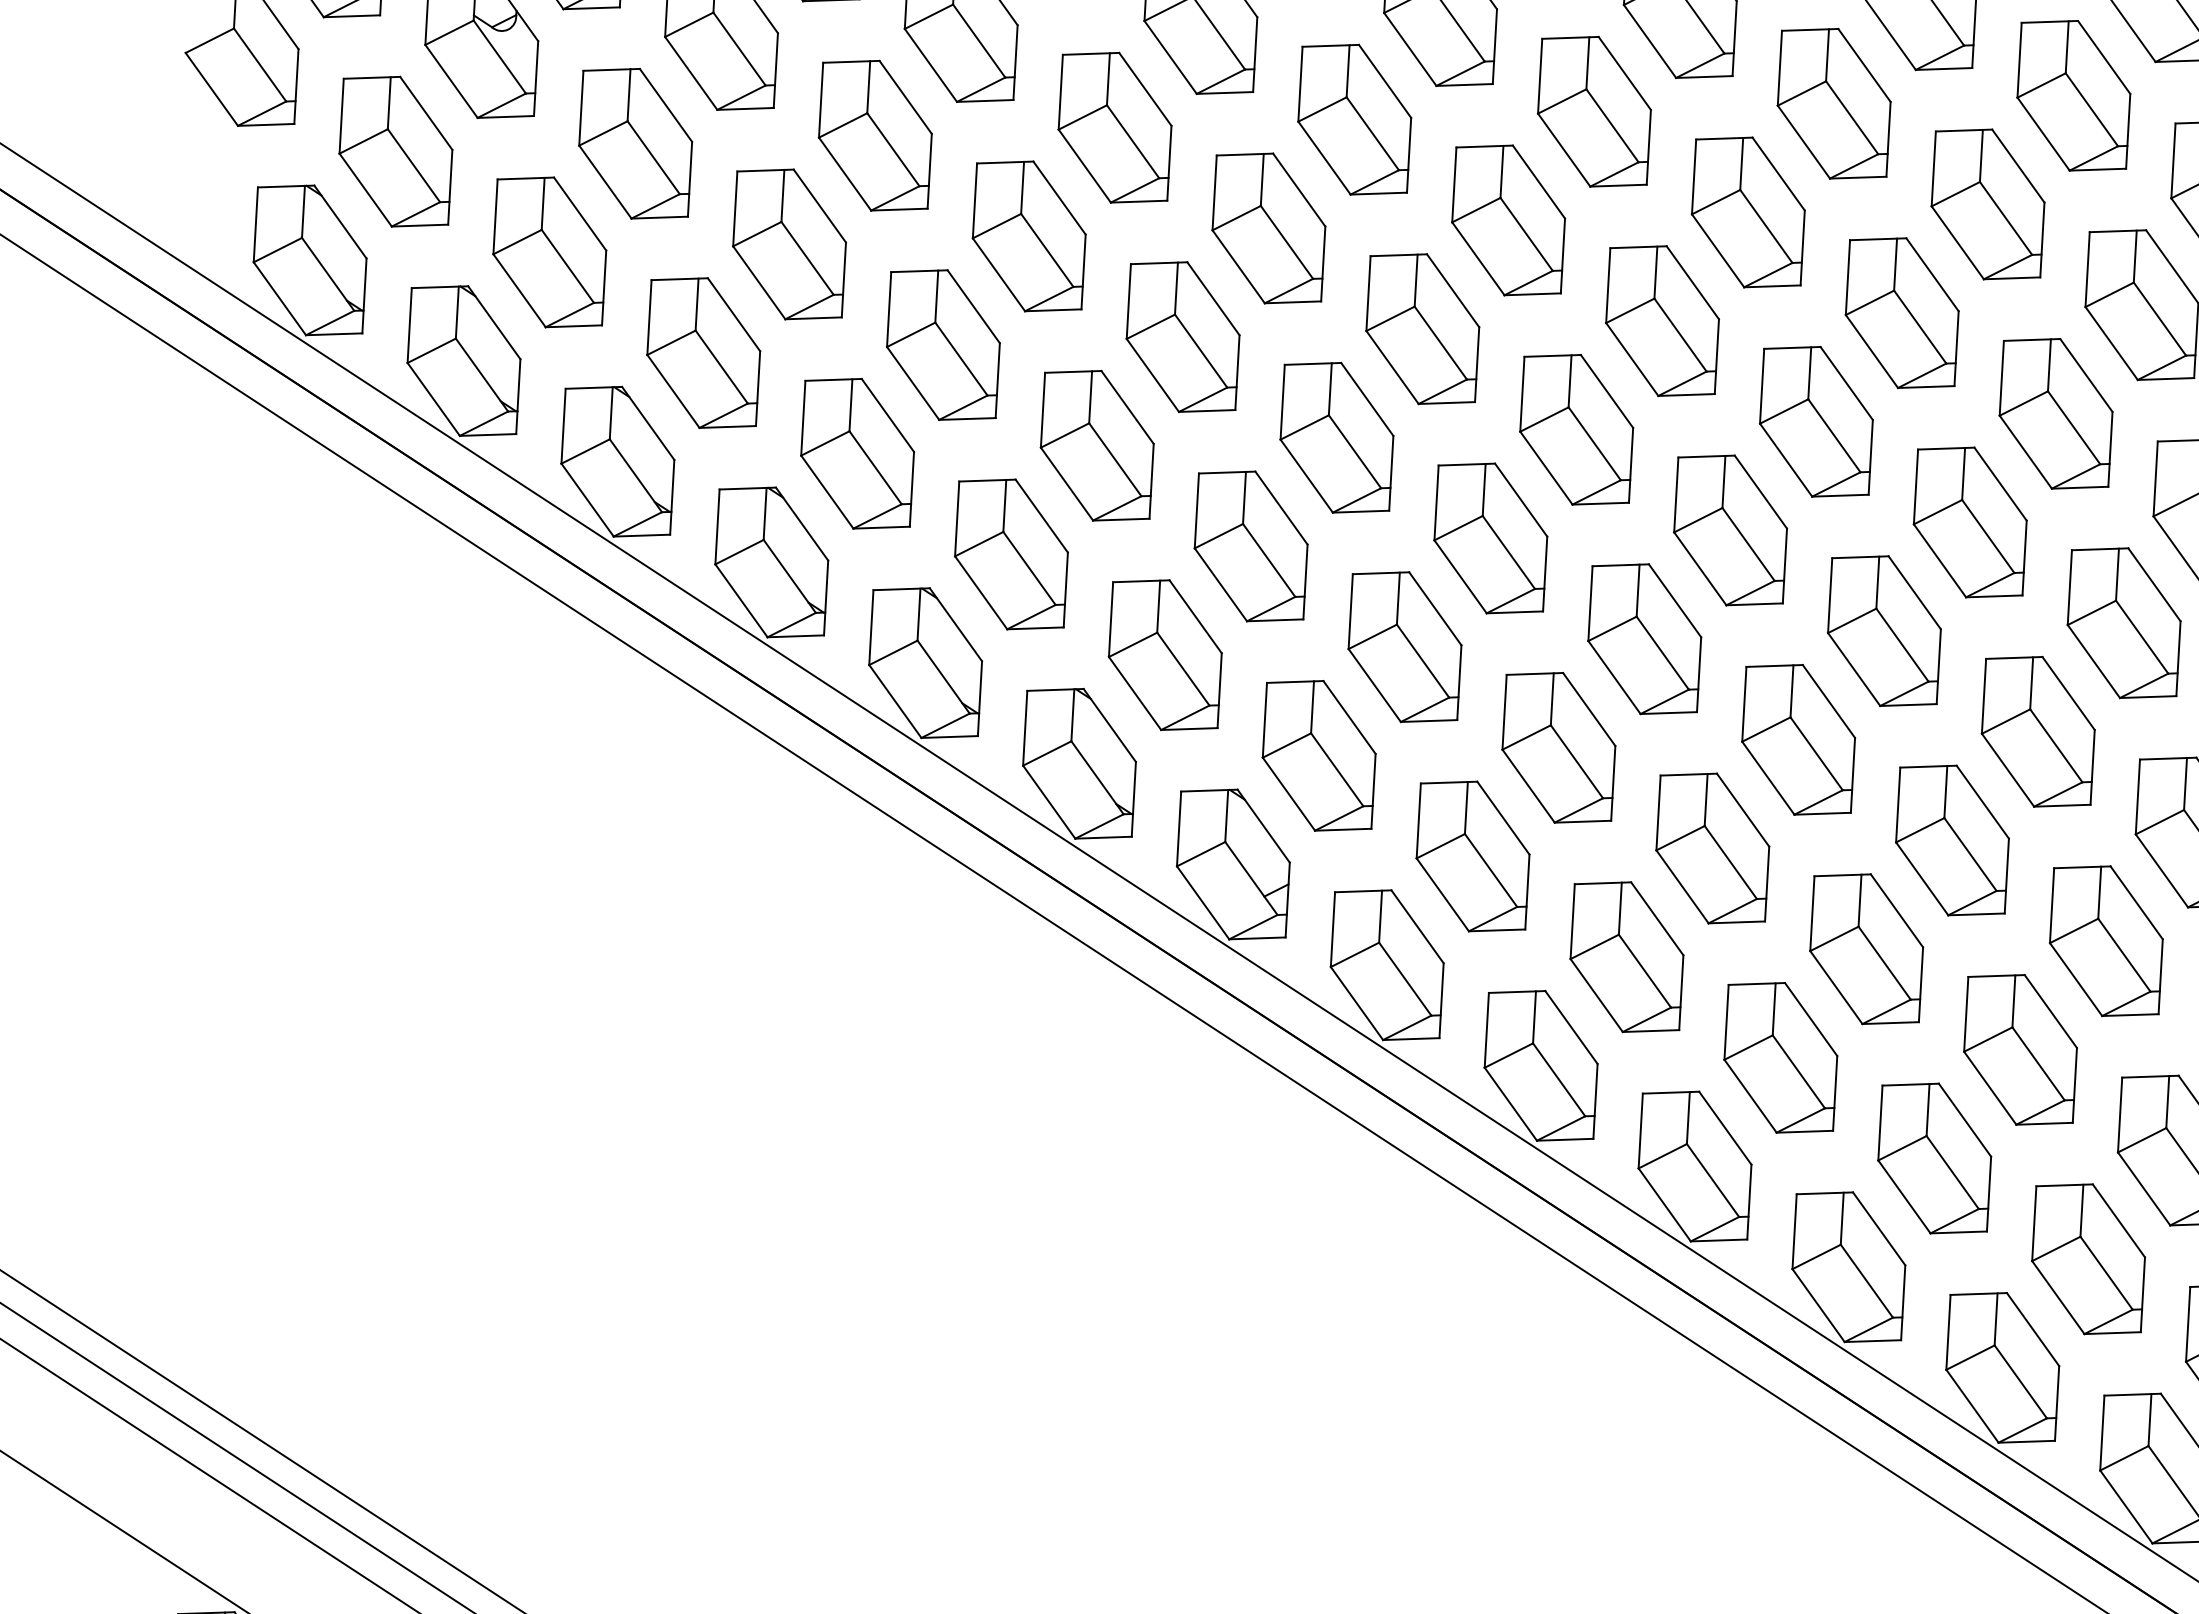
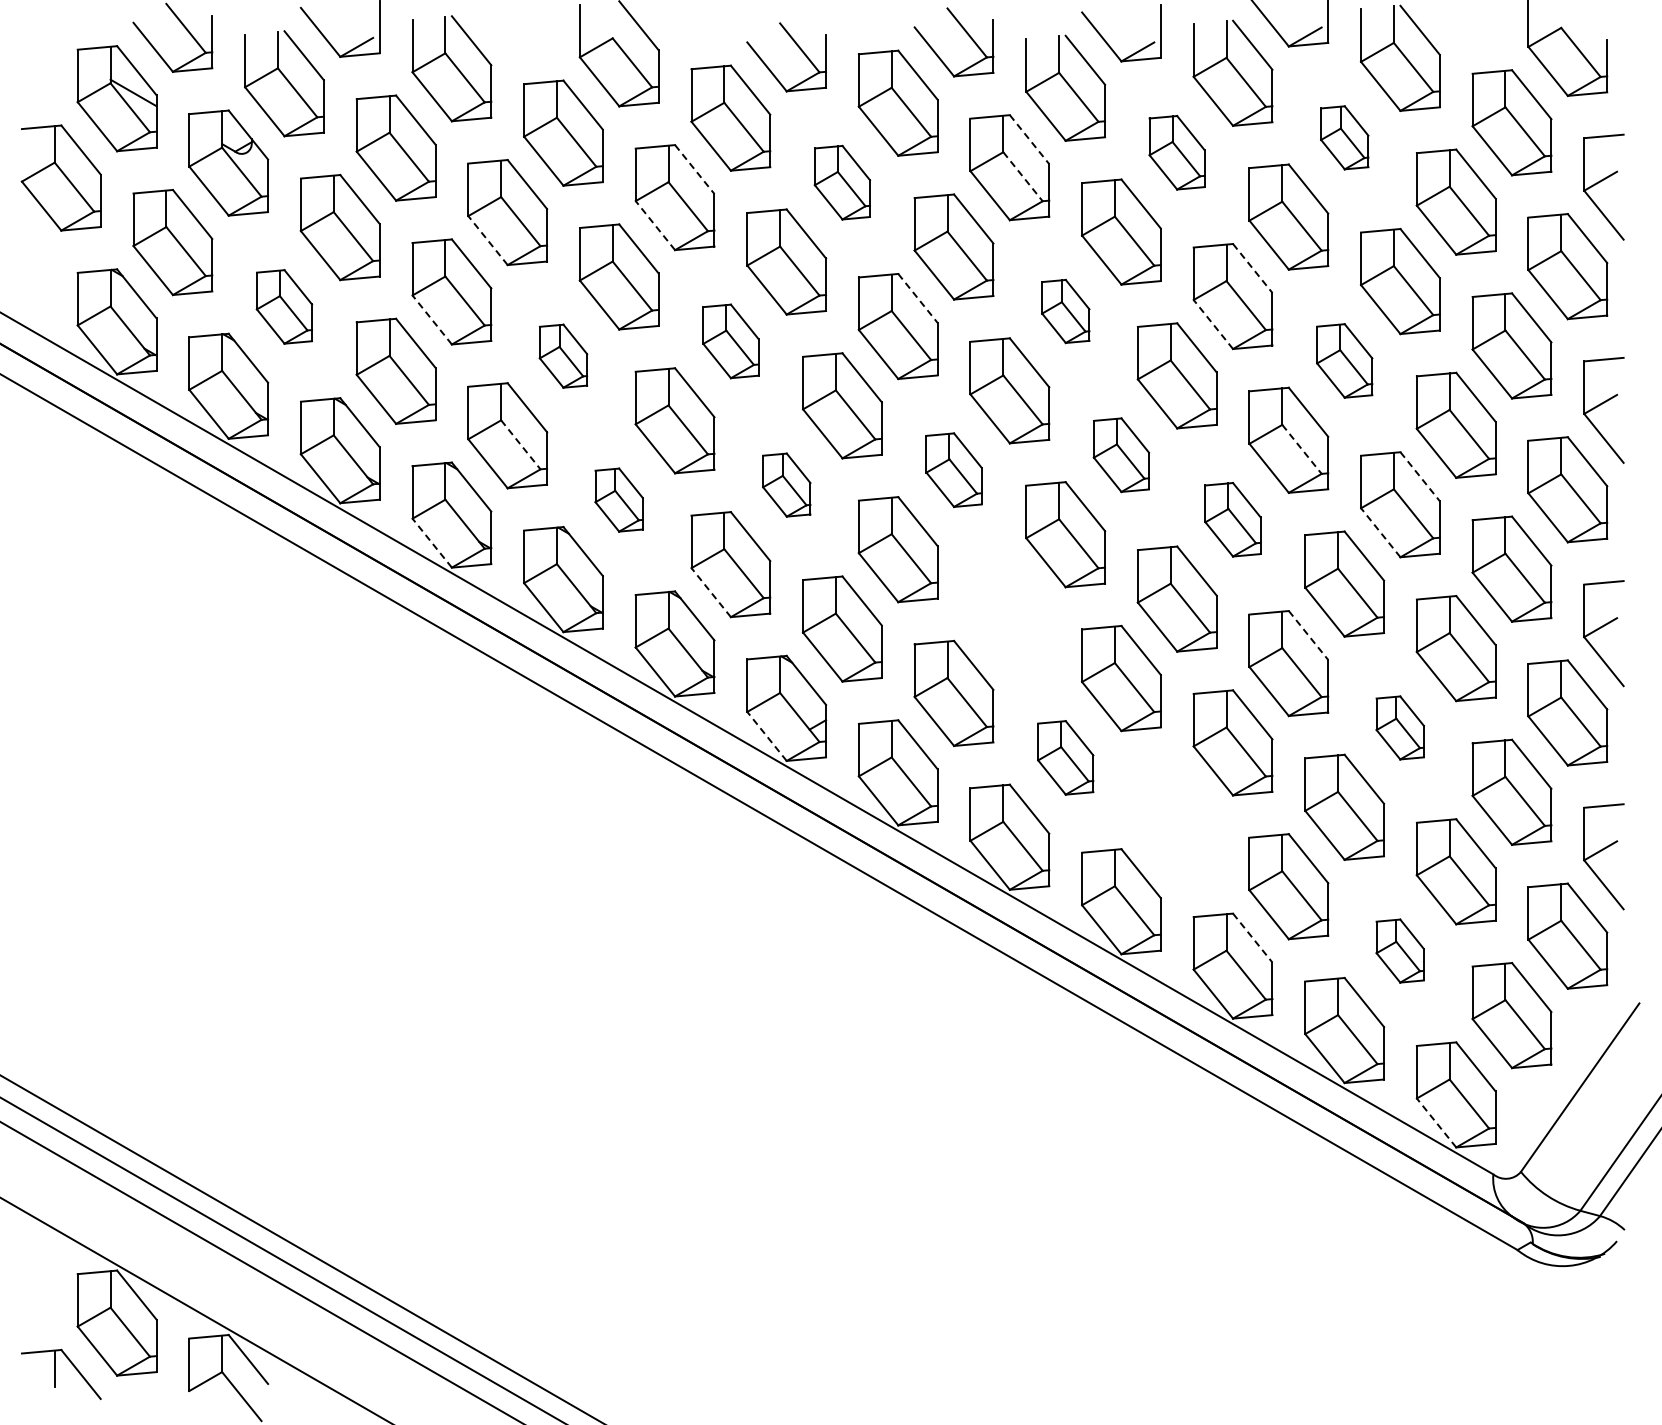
line: (1624, 74) -> (1029, 140), solid -> dashed
line: (1146, 89) -> (695, 169), solid -> dashed
part: (2073, 95) -> (1344, 137), size x0.6
part: (1833, 103) -> (1176, 152), size x0.7
part: (1354, 119) -> (842, 182), size x0.7
line: (1613, 126) -> (1023, 177), solid -> dashed
line: (1084, 165) -> (655, 225), solid -> dashed
line: (844, 173) -> (487, 240), solid -> dashed
part: (549, 251) -> (284, 306), size x0.7
line: (1933, 274) -> (1253, 268), solid -> dashed
line: (758, 282) -> (431, 319), solid -> dashed
line: (1453, 290) -> (918, 298), solid -> dashed
part: (1662, 321) -> (1065, 311), size x0.6
part: (1182, 337) -> (730, 341), size x0.7
part: (943, 343) -> (563, 355), size x0.6
line: (1872, 351) -> (1213, 324), solid -> dashed
part: (2055, 413) -> (1344, 360), size x0.7
line: (876, 468) -> (521, 445), solid -> dashed
part: (1730, 529) -> (1121, 454), size x0.7
line: (1988, 536) -> (1302, 449), solid -> dashed
part: (1490, 537) -> (953, 469), size x0.7
part: (1250, 545) -> (786, 484), size x0.6
part: (1010, 553) -> (618, 499), size x0.6
line: (2154, 585) -> (1420, 477), solid -> dashed
line: (740, 599) -> (431, 542), solid -> dashed
part: (1883, 630) -> (1232, 519), size x0.7
line: (2093, 661) -> (1380, 532), solid -> dashed
line: (1134, 693) -> (710, 592), solid -> dashed
part: (1558, 746) -> (1009, 613), removed
line: (1982, 802) -> (1308, 635), solid -> dashed
line: (1202, 902) -> (766, 736), solid -> dashed
part: (2105, 940) -> (1399, 727), size x0.6
part: (1626, 956) -> (1065, 757), size x0.7
part: (1779, 1056) -> (1176, 821), removed
line: (1880, 1229) -> (1253, 938), solid -> dashed
part: (2087, 1258) -> (1399, 950), size x0.6
line: (2126, 1506) -> (1436, 1122), solid -> dashed

